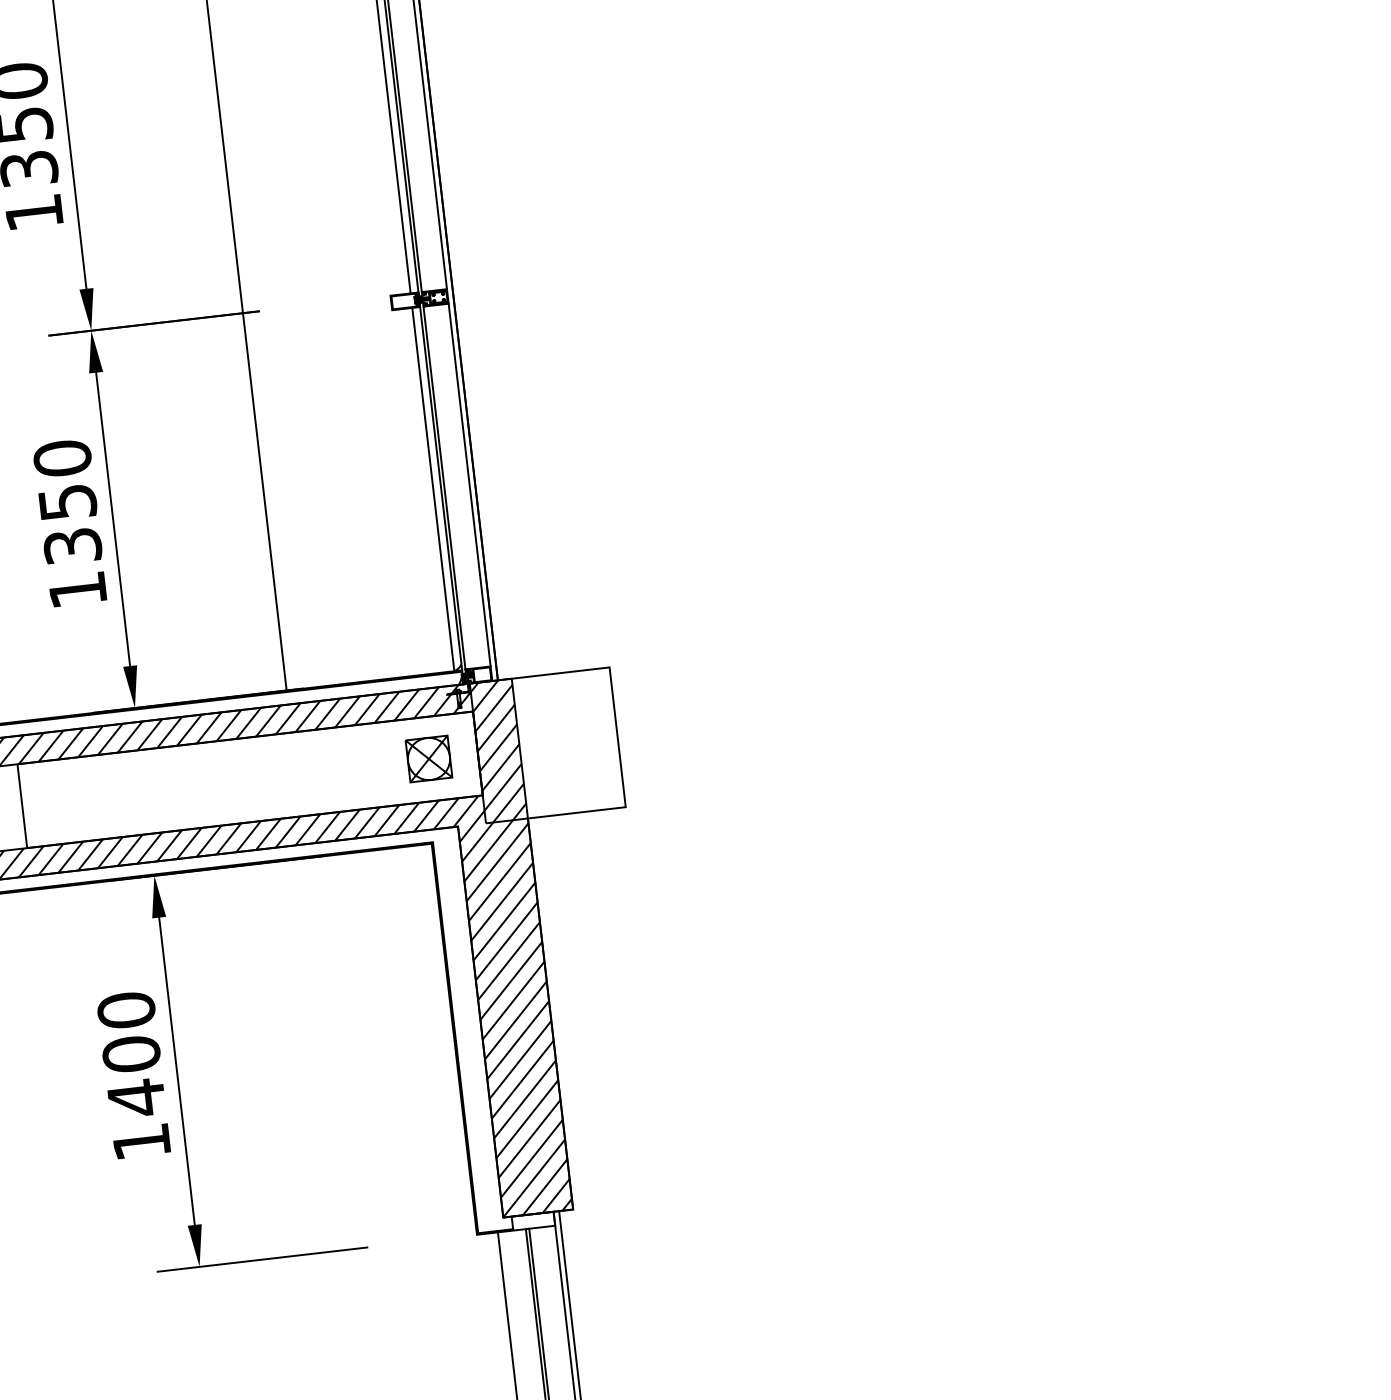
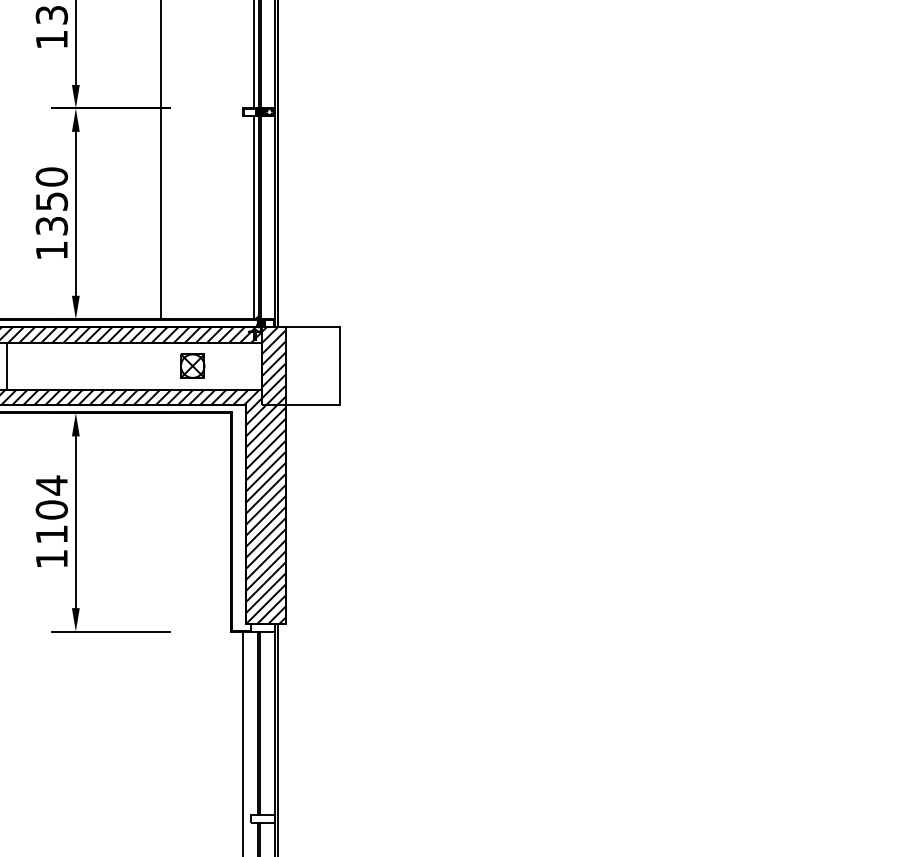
part: (428, 757) -> (192, 365), moved
text: (130, 1053) -> (51, 509), 1400 -> 1104

